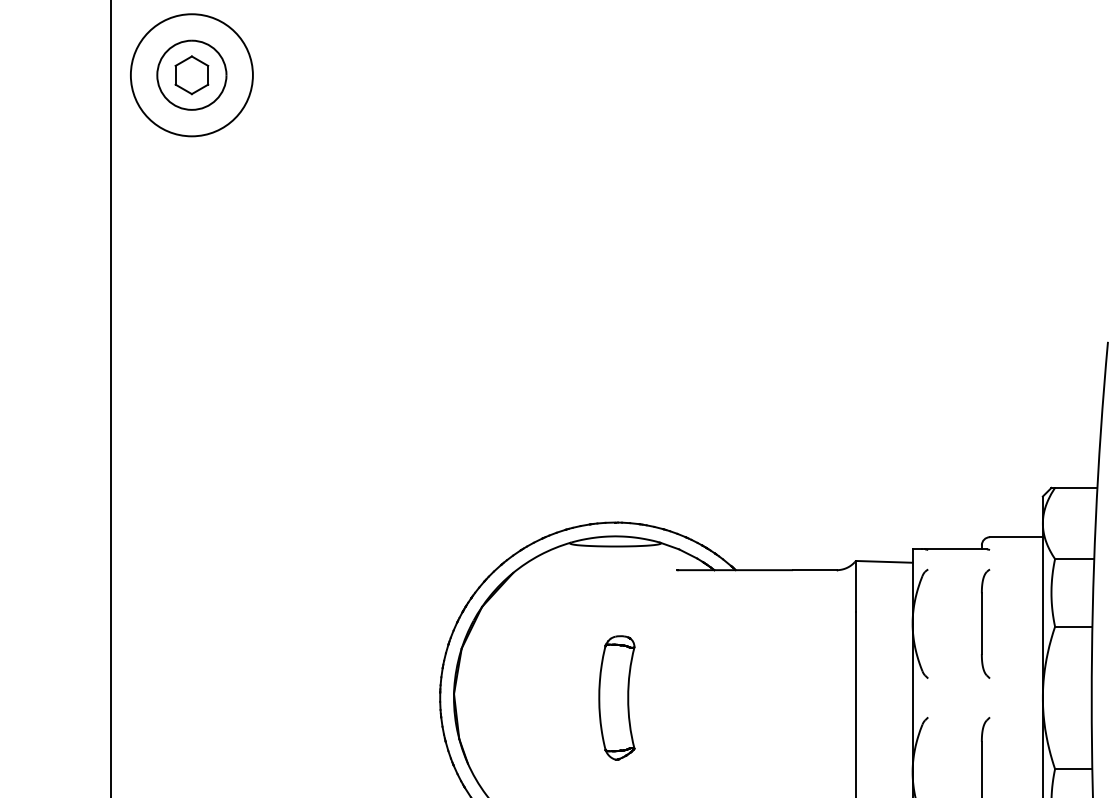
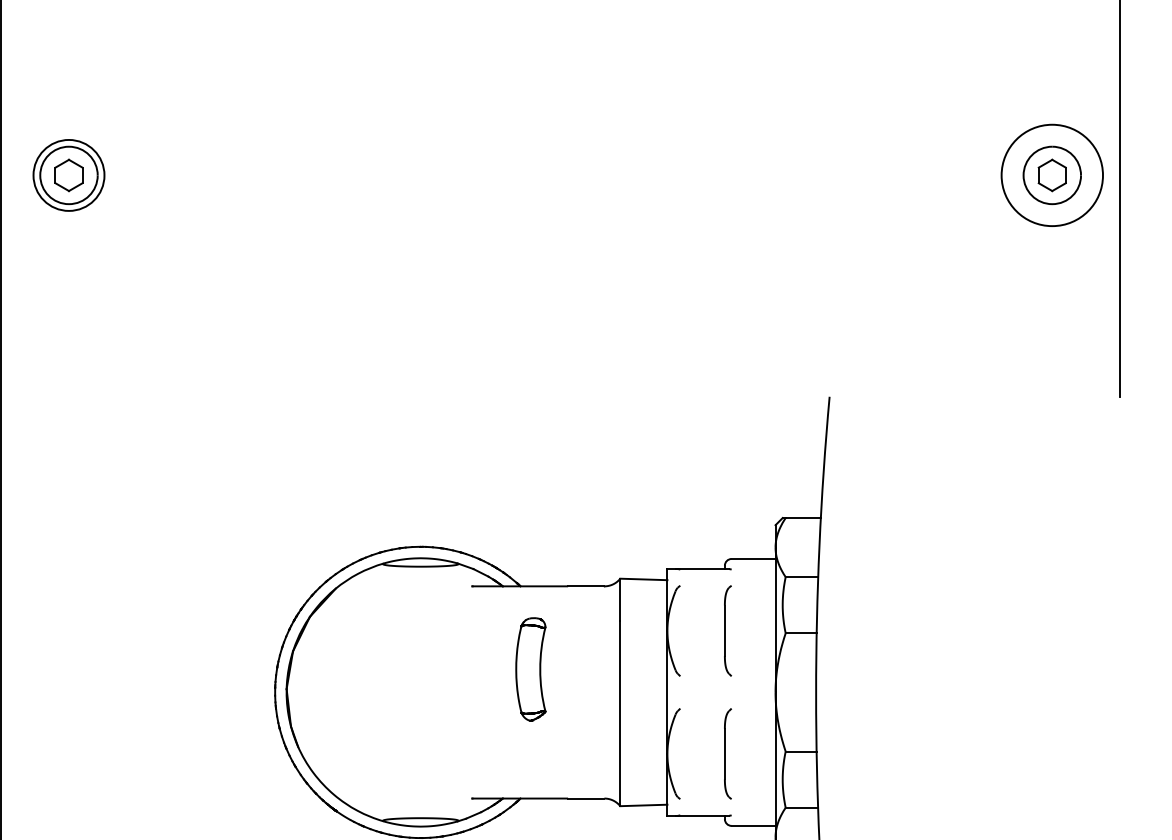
circle: (191, 75) -> (68, 175), size x0.7
part: (616, 698) -> (530, 669), moved

